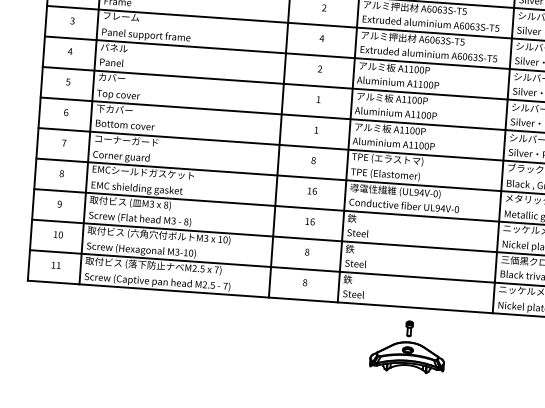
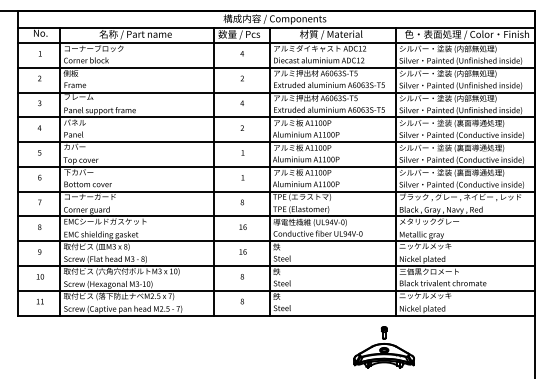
part: (407, 346) -> (383, 347), moved

